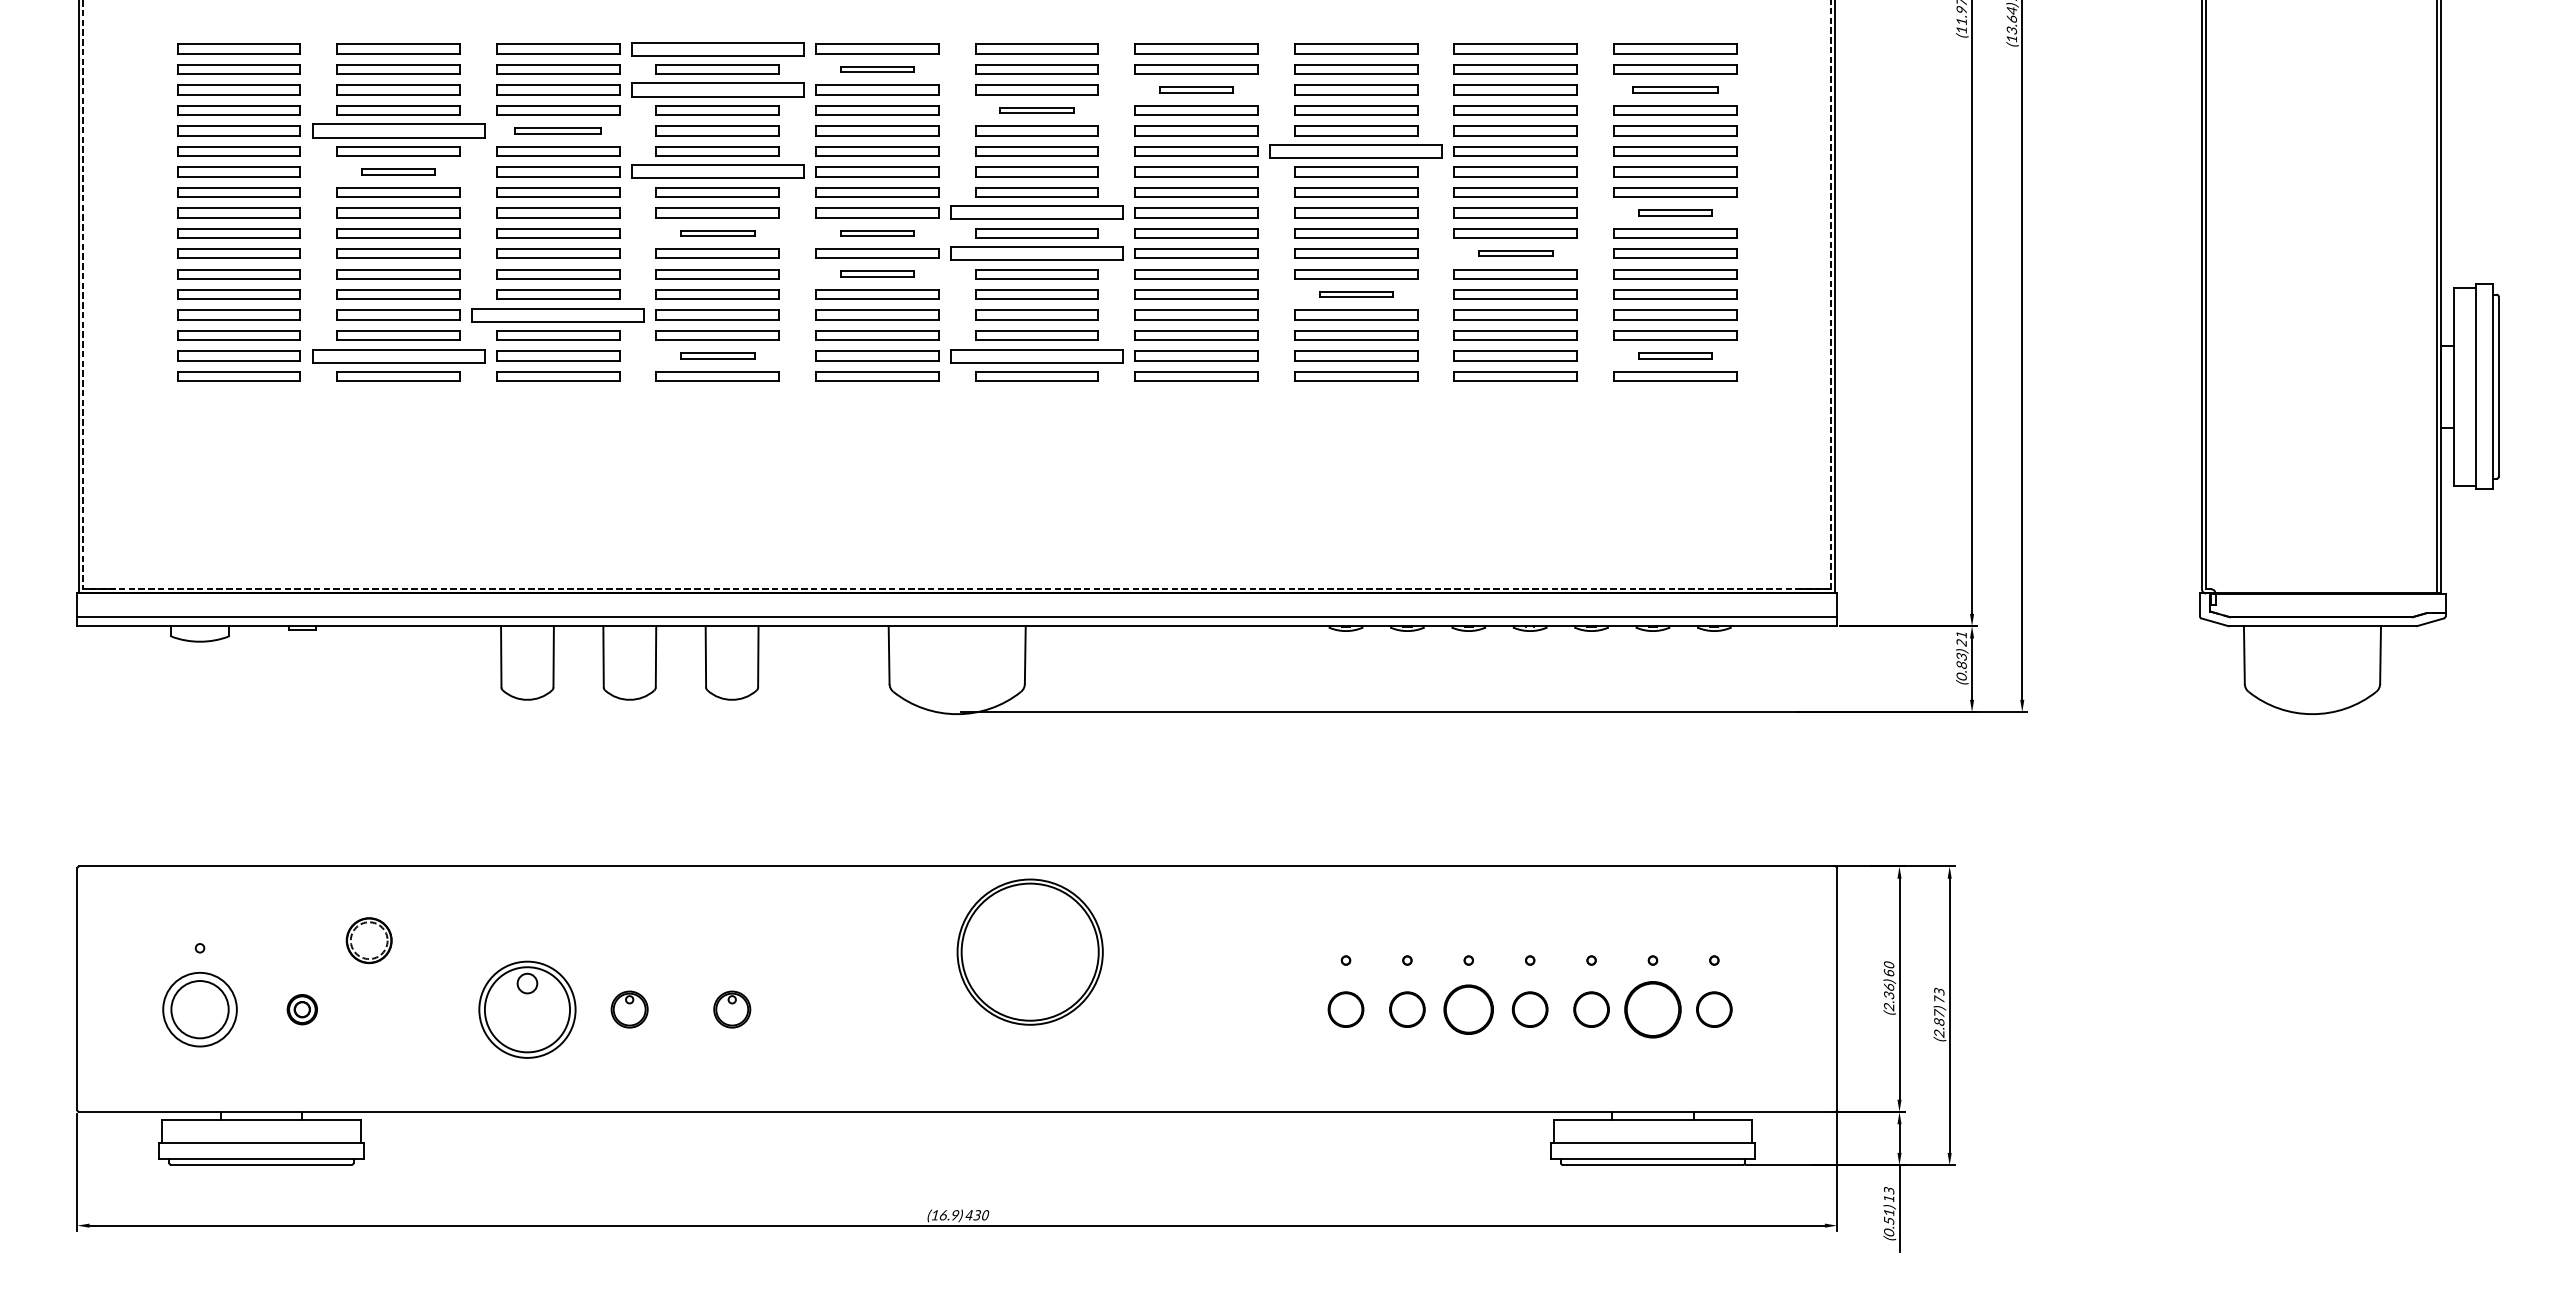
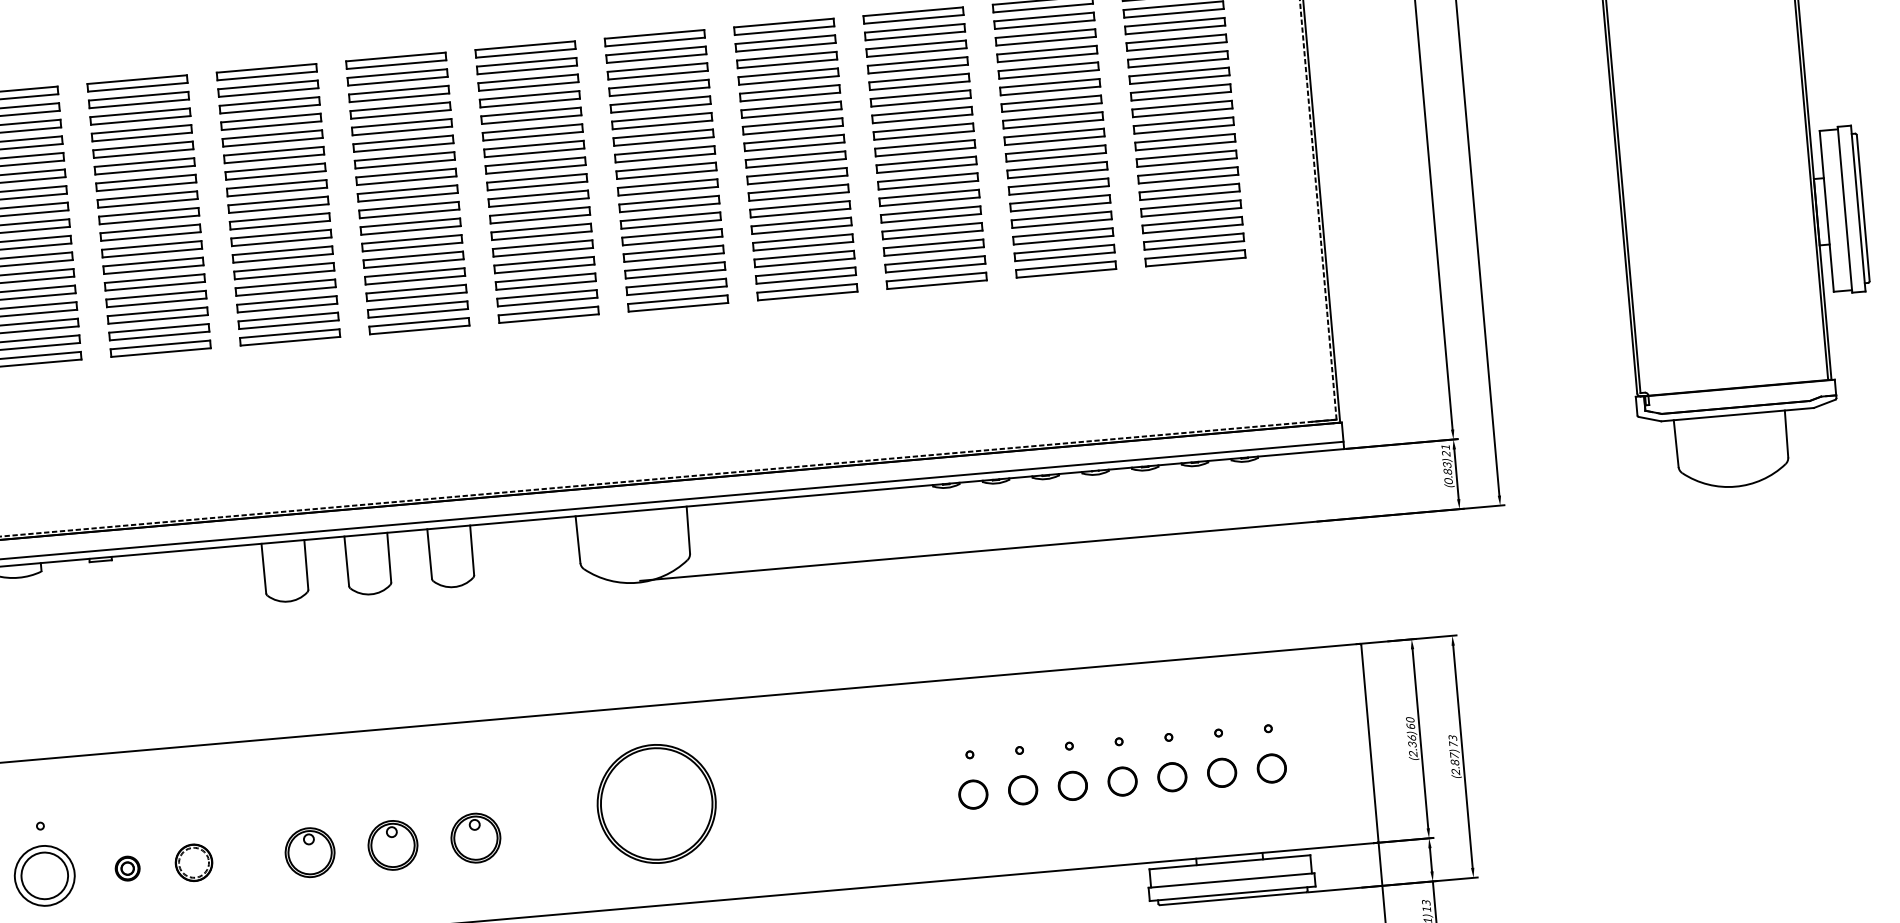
part: (717, 48) -> (395, 60), size x0.71
part: (877, 69) -> (527, 66), size x1.67
part: (717, 89) -> (398, 93), size x0.71
part: (1196, 89) -> (786, 59), size x1.67
part: (1675, 89) -> (1175, 25), size x1.43
part: (1036, 110) -> (658, 87), size x1.67
part: (398, 130) -> (143, 149), size x0.71
part: (558, 130) -> (272, 138), size x1.43
part: (1356, 151) -> (921, 98), size x0.71
part: (398, 171) -> (146, 182), size x1.67
part: (717, 171) -> (404, 160), size x0.71
part: (1036, 212) -> (666, 170), size x0.71
part: (1675, 212) -> (1183, 125), size x1.67
part: (717, 233) -> (409, 210), size x1.67
part: (877, 233) -> (538, 198), size x1.67
part: (1036, 253) -> (668, 203), size x0.71
part: (1515, 253) -> (1057, 169), size x1.67
part: (877, 274) -> (541, 232), size x1.67
part: (1356, 294) -> (931, 214), size x1.67
part: (558, 314) -> (285, 287), size x0.71
part: (398, 355) -> (159, 331), size x0.71
part: (717, 355) -> (417, 309), size x1.67
part: (1036, 355) -> (676, 286), size x0.71
part: (1675, 355) -> (1193, 241), size x1.67
part: (368, 940) -> (193, 862), moved
part: (1029, 951) -> (656, 803), moved
part: (527, 1009) -> (310, 852), size x0.62
part: (629, 1009) -> (392, 845), size x1.67
part: (732, 1009) -> (476, 837), size x1.67
part: (1468, 1009) -> (1072, 785), size x0.71
part: (1652, 1009) -> (1221, 772), size x0.62

